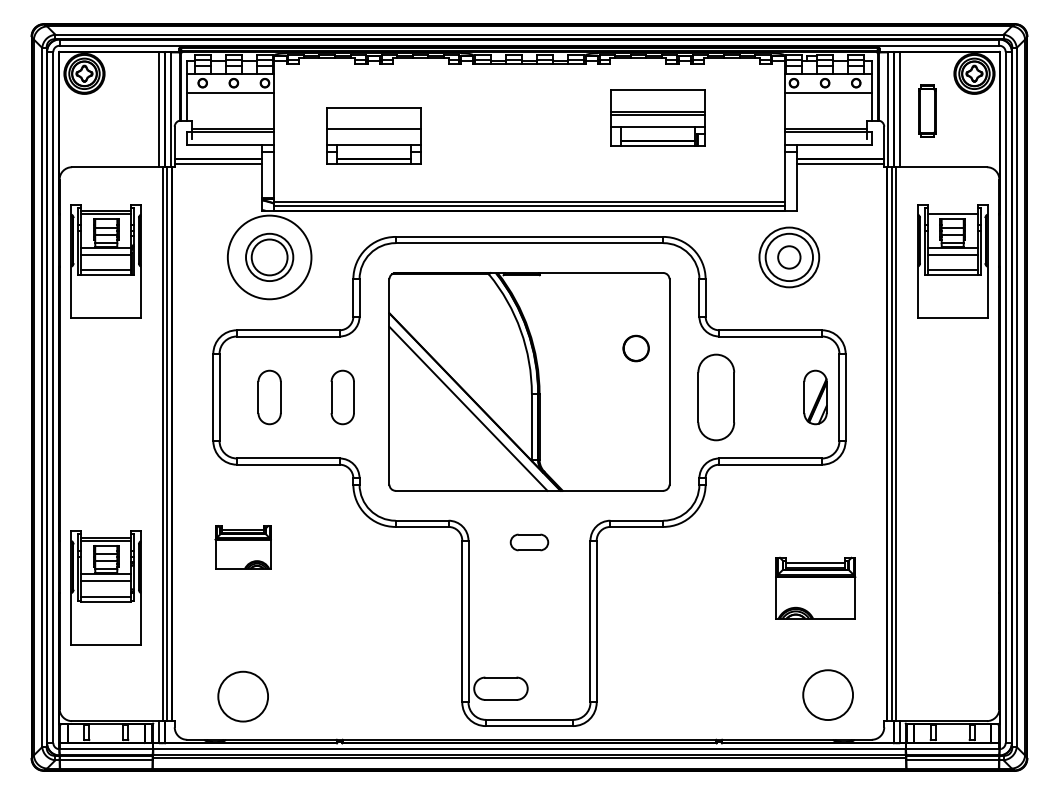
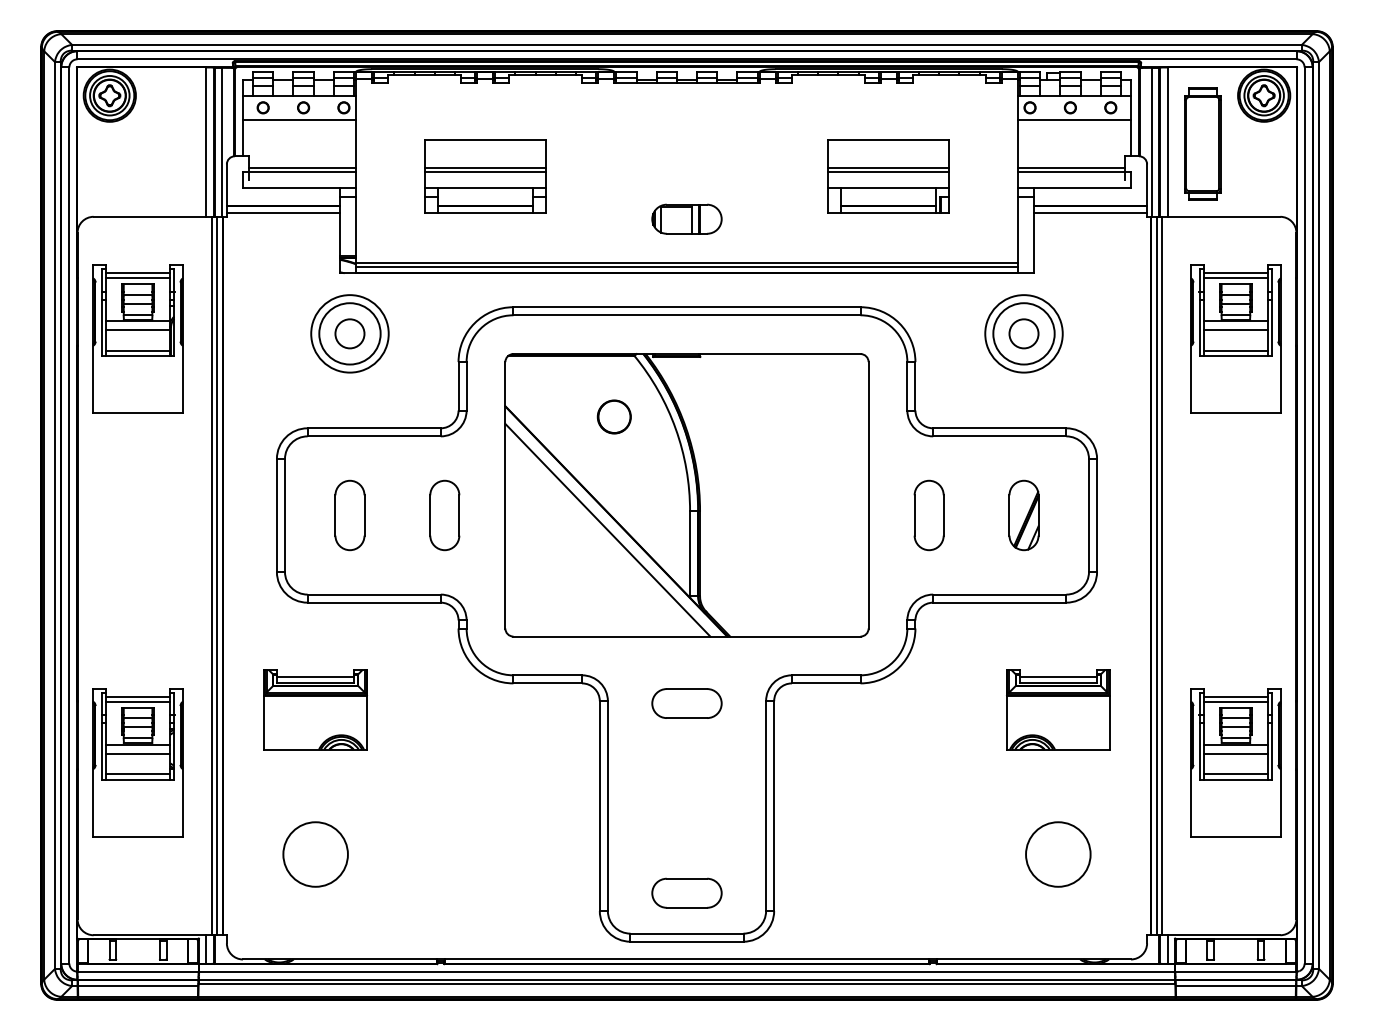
part: (926, 110) -> (1202, 143), size x1.67
part: (657, 118) -> (888, 176), moved
line: (373, 132) -> (484, 171), added
part: (529, 168) -> (686, 218), added
line: (952, 210) -> (1235, 273), added
circle: (269, 257) -> (349, 333), size x0.62
circle: (269, 257) -> (349, 333), size x0.71
circle: (635, 348) -> (613, 416), moved
part: (715, 397) -> (928, 515), size x0.62
part: (815, 397) -> (1023, 515), moved
part: (529, 542) -> (686, 703), size x1.43
part: (243, 547) -> (315, 709), size x1.43
part: (815, 587) -> (1058, 709), moved
part: (952, 587) -> (1235, 762), added
part: (500, 688) -> (686, 892), moved
circle: (828, 695) -> (1058, 854), moved
circle: (243, 696) -> (315, 854), moved

